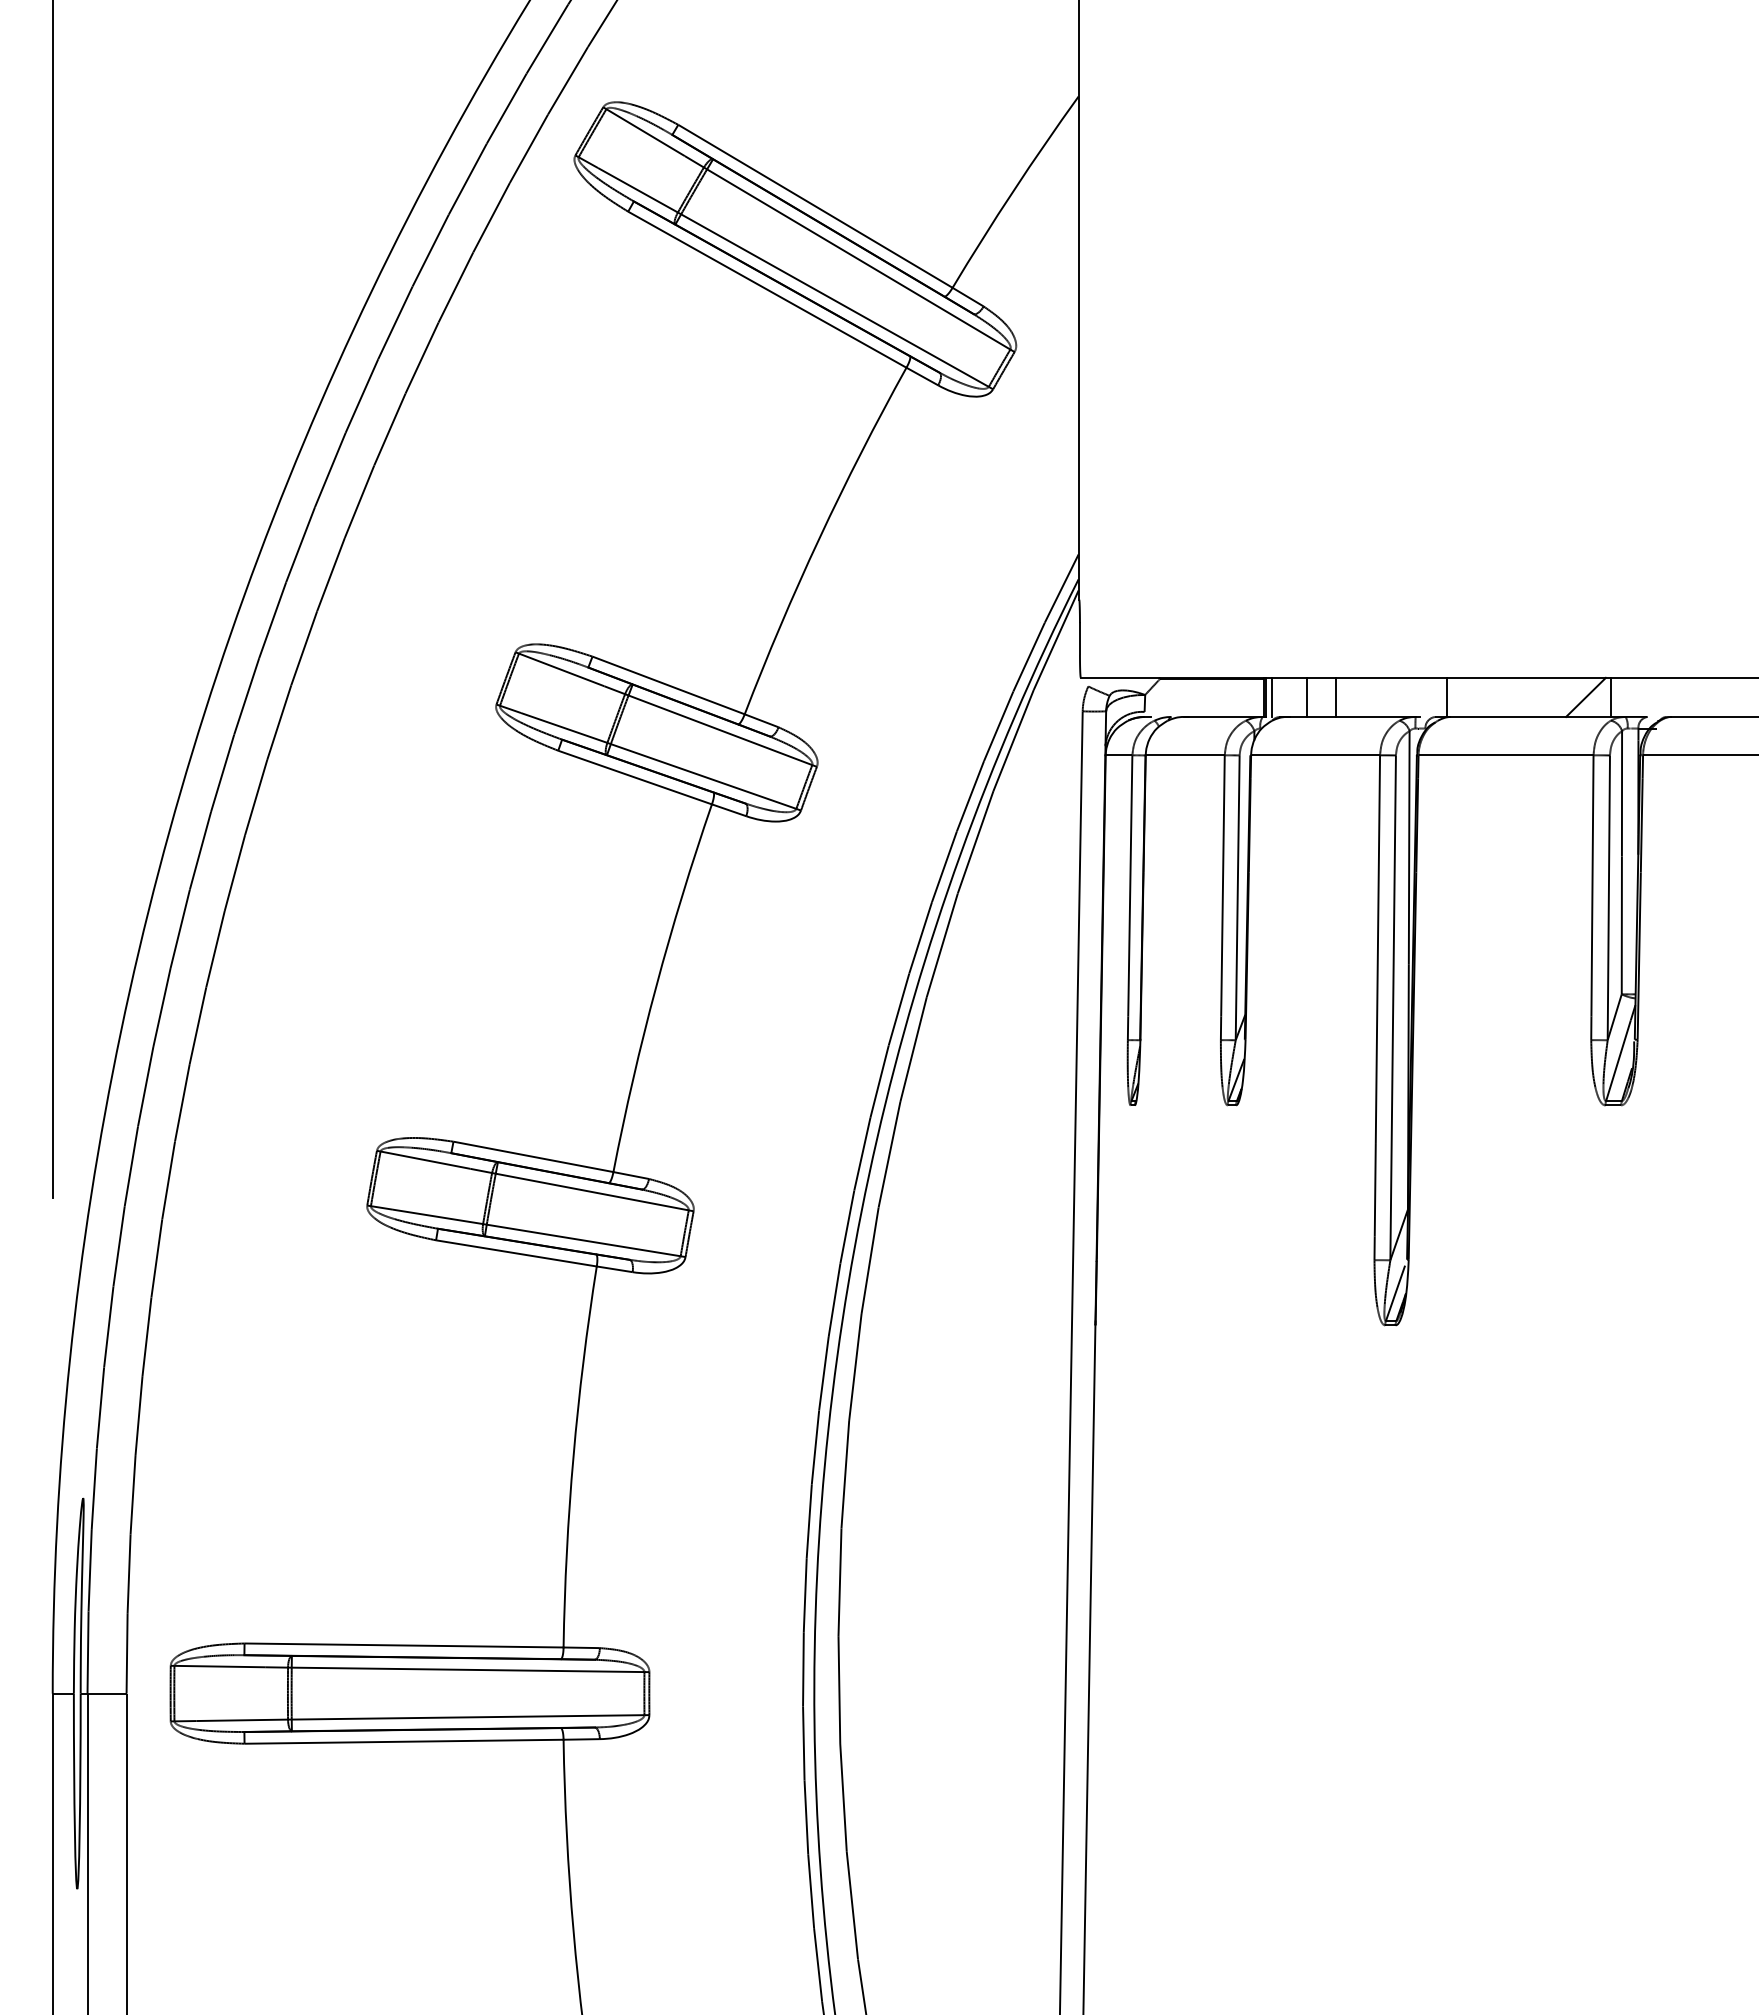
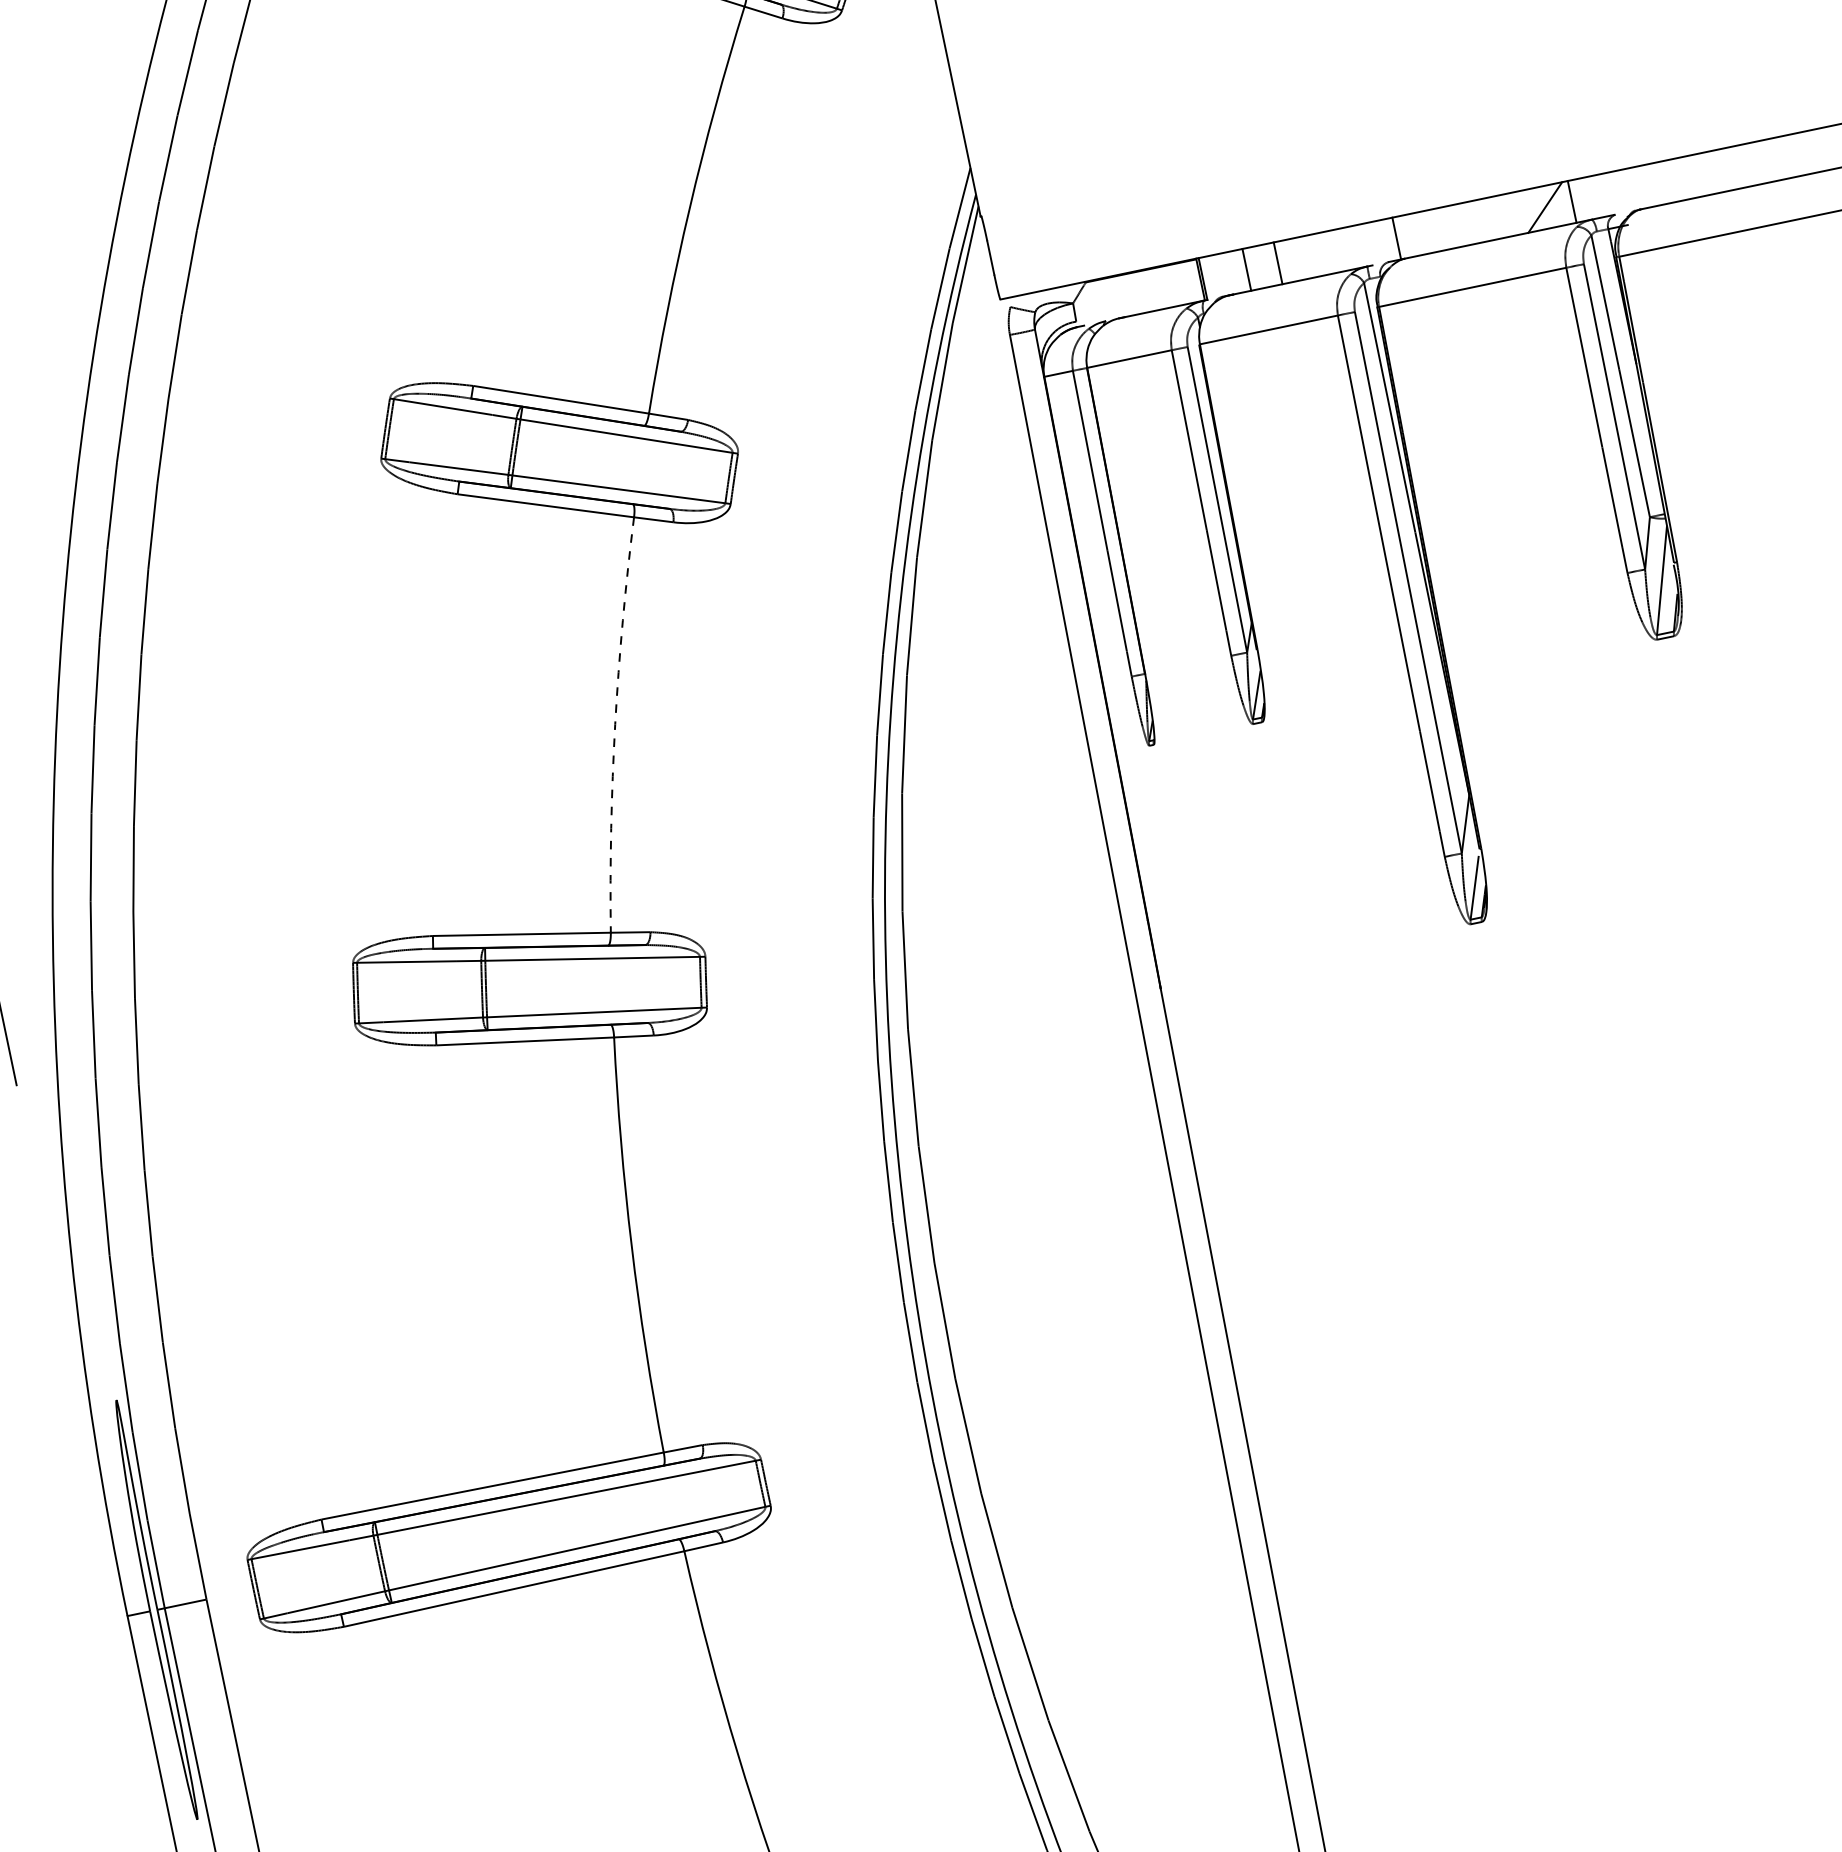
line: (1271, 696) -> (1208, 276), removed
arc: (656, 986) -> (615, 724), solid -> dashed

